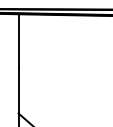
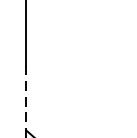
line: (18, 90) -> (26, 97), solid -> dashed

